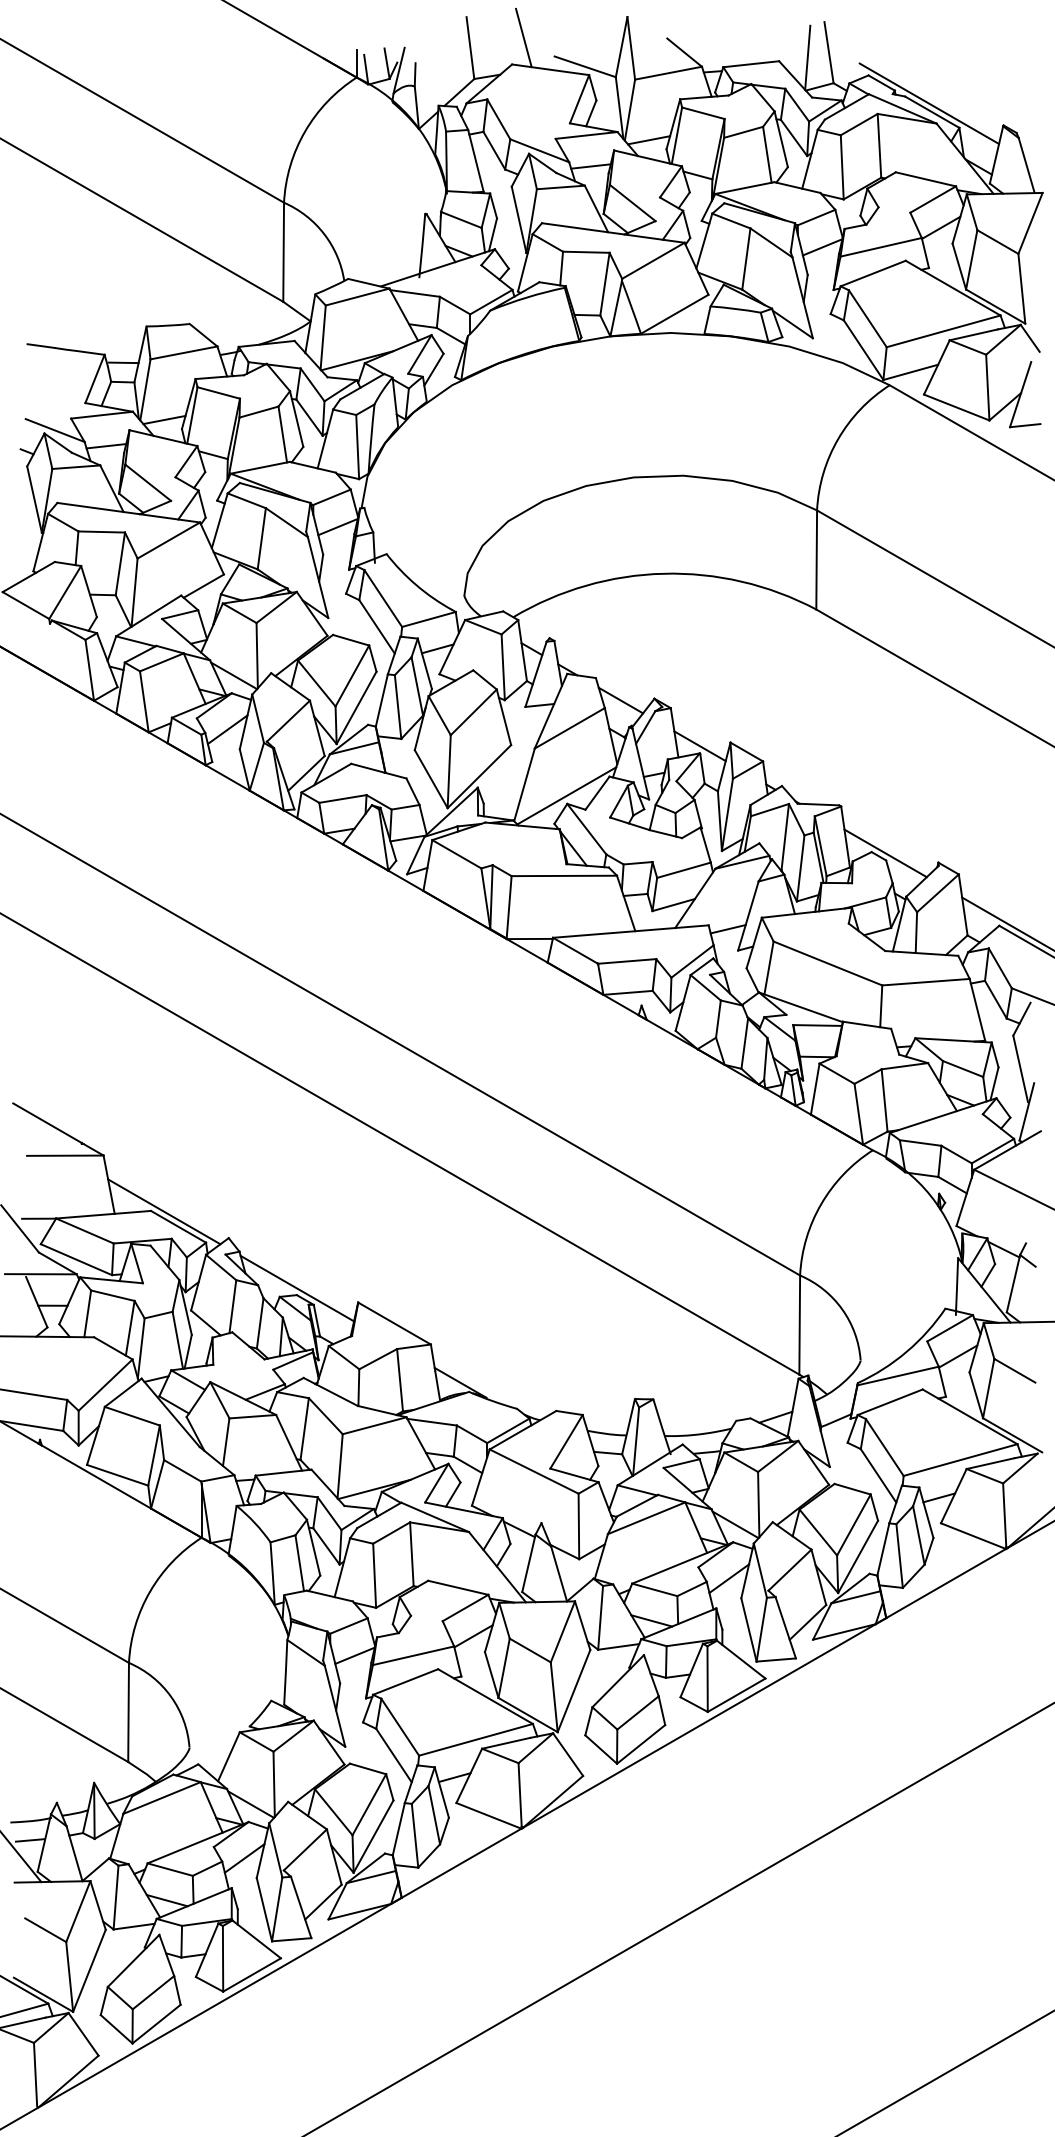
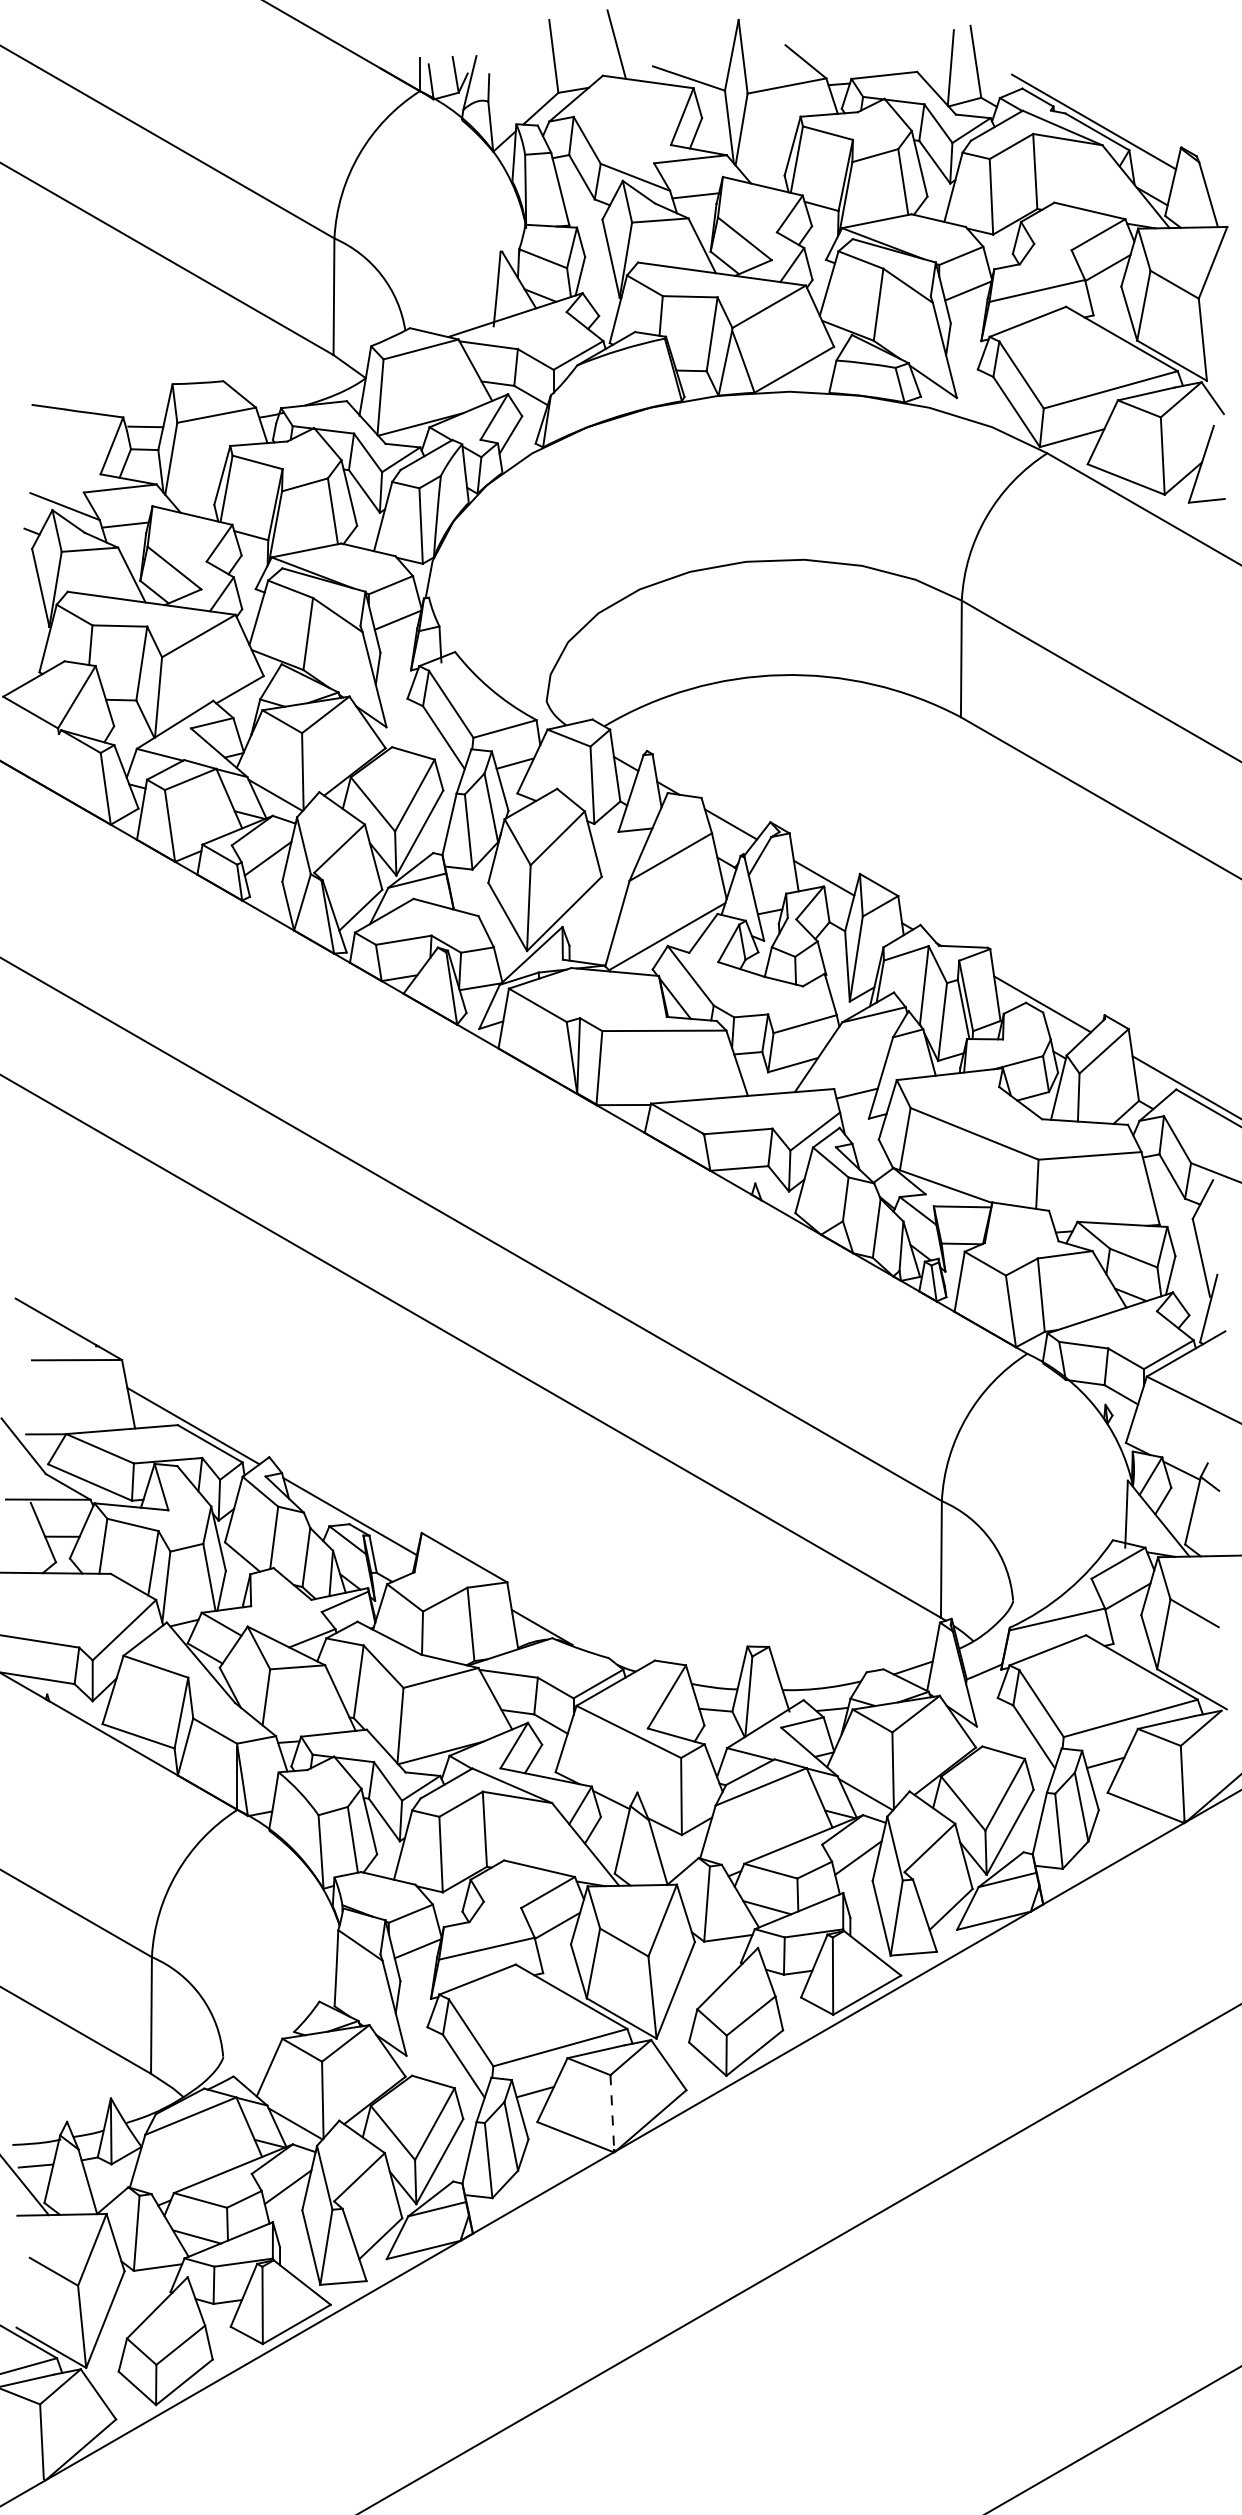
line: (648, 139) -> (763, 164), removed
line: (164, 419) -> (193, 493), removed
line: (520, 1795) -> (612, 2113), solid -> dashed

